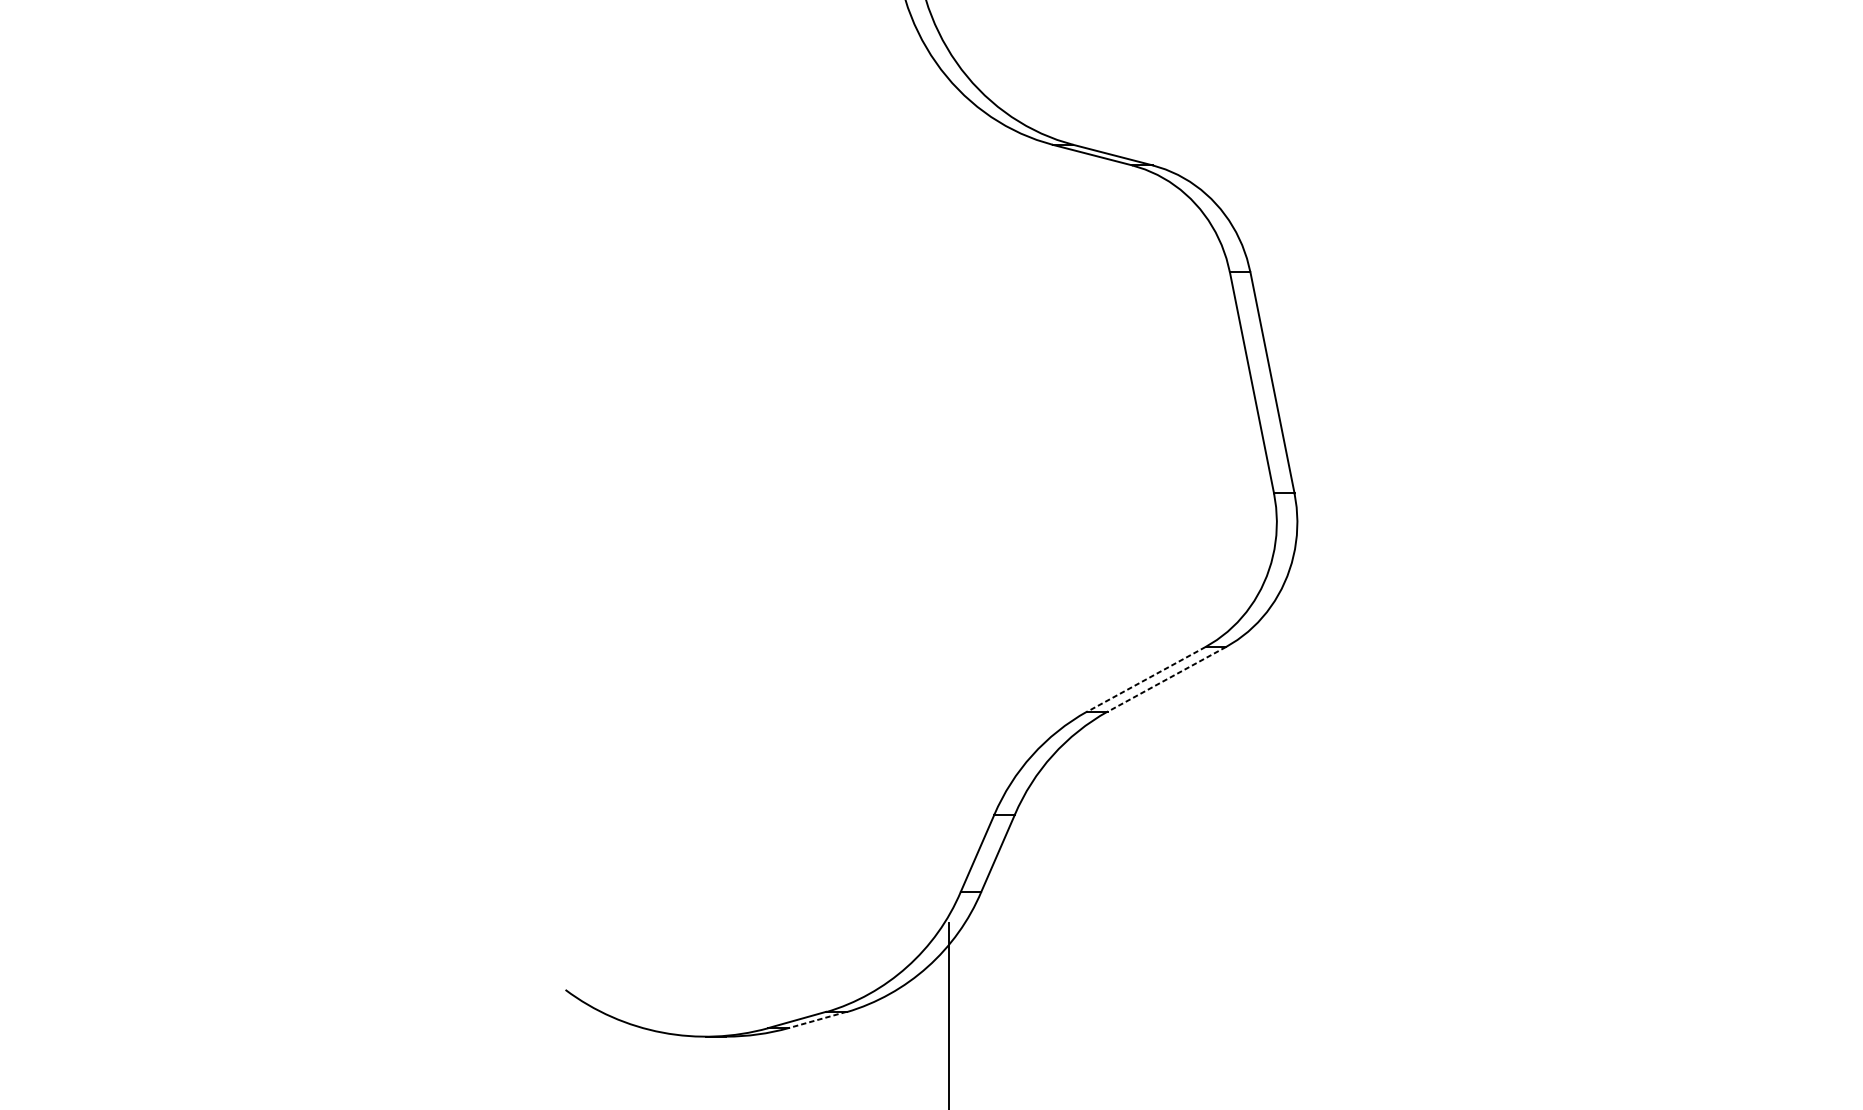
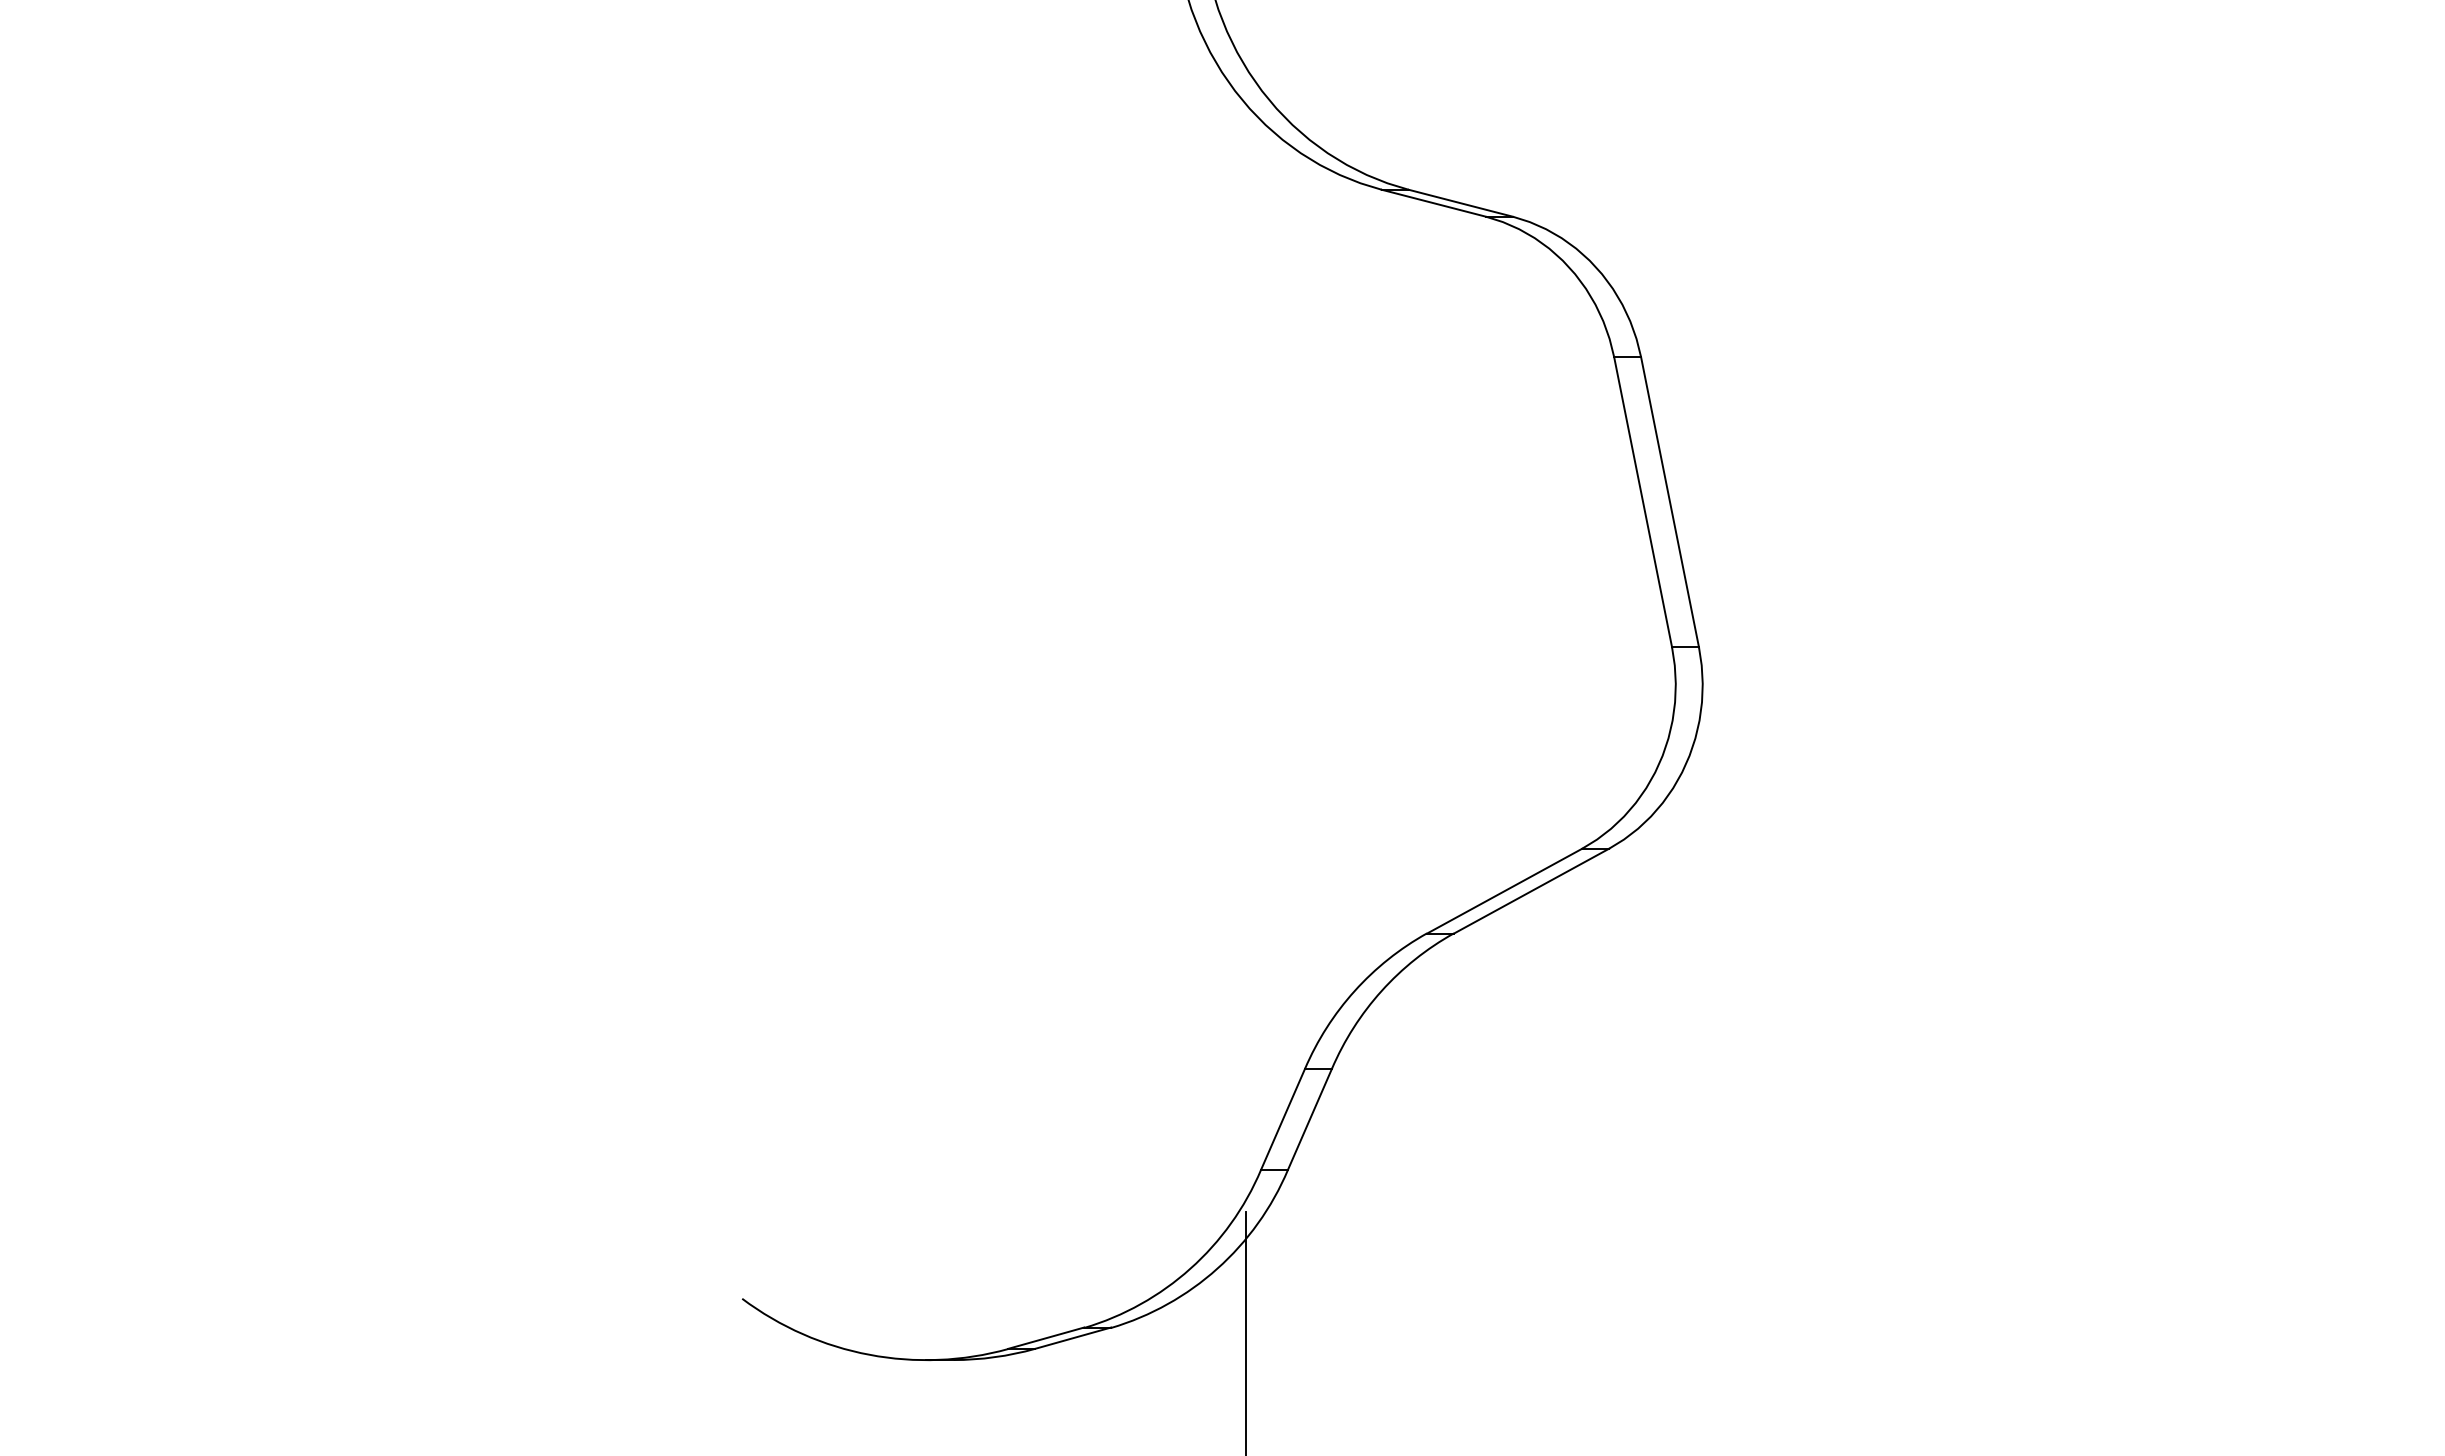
line: (1146, 679) -> (1504, 891), dashed -> solid
line: (1166, 679) -> (1531, 891), dashed -> solid
line: (817, 1020) -> (1072, 1338), dashed -> solid

